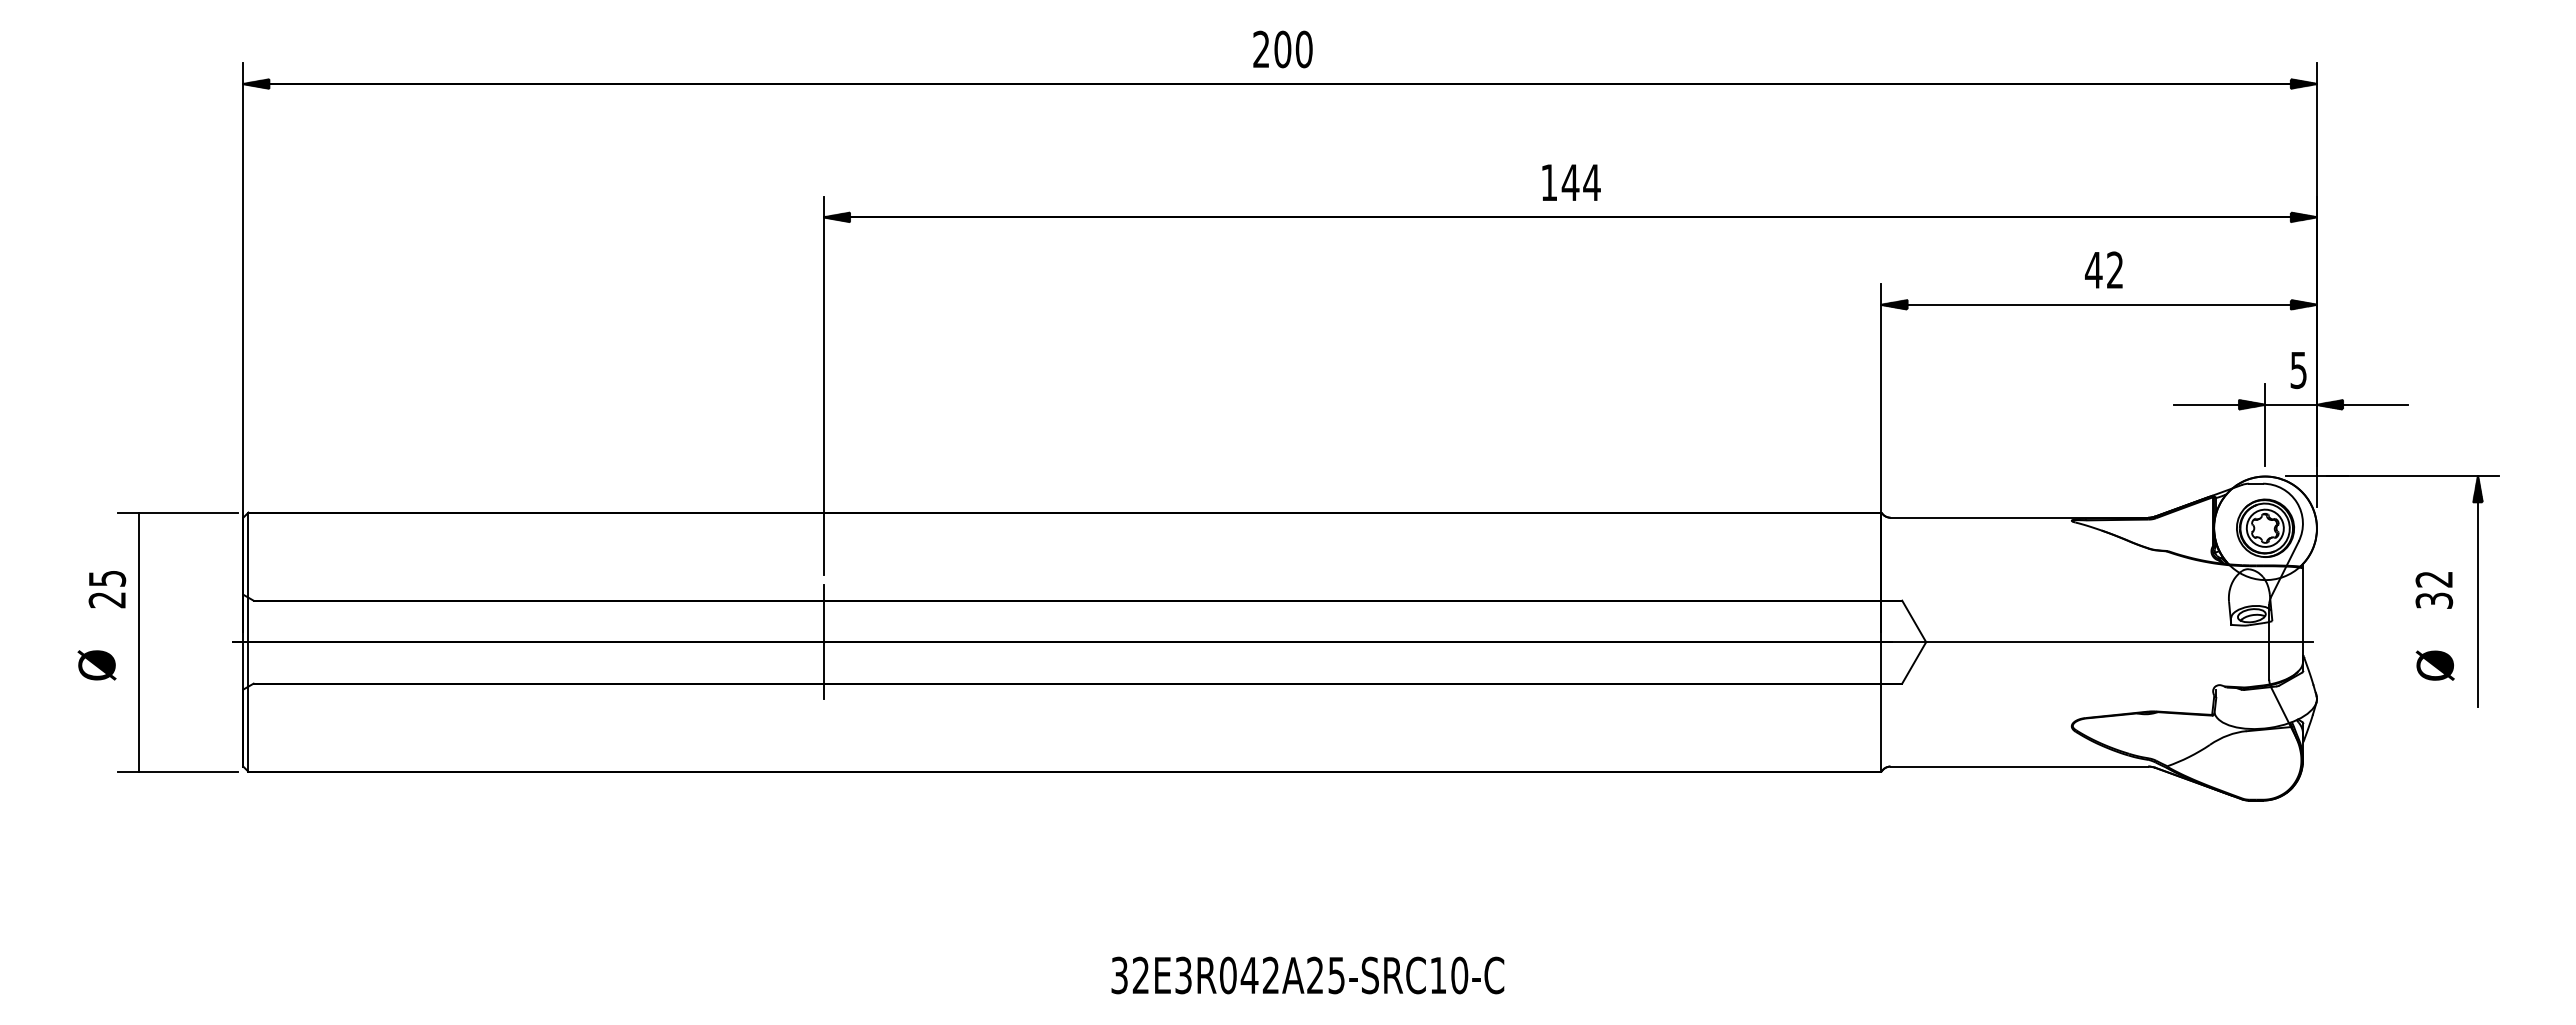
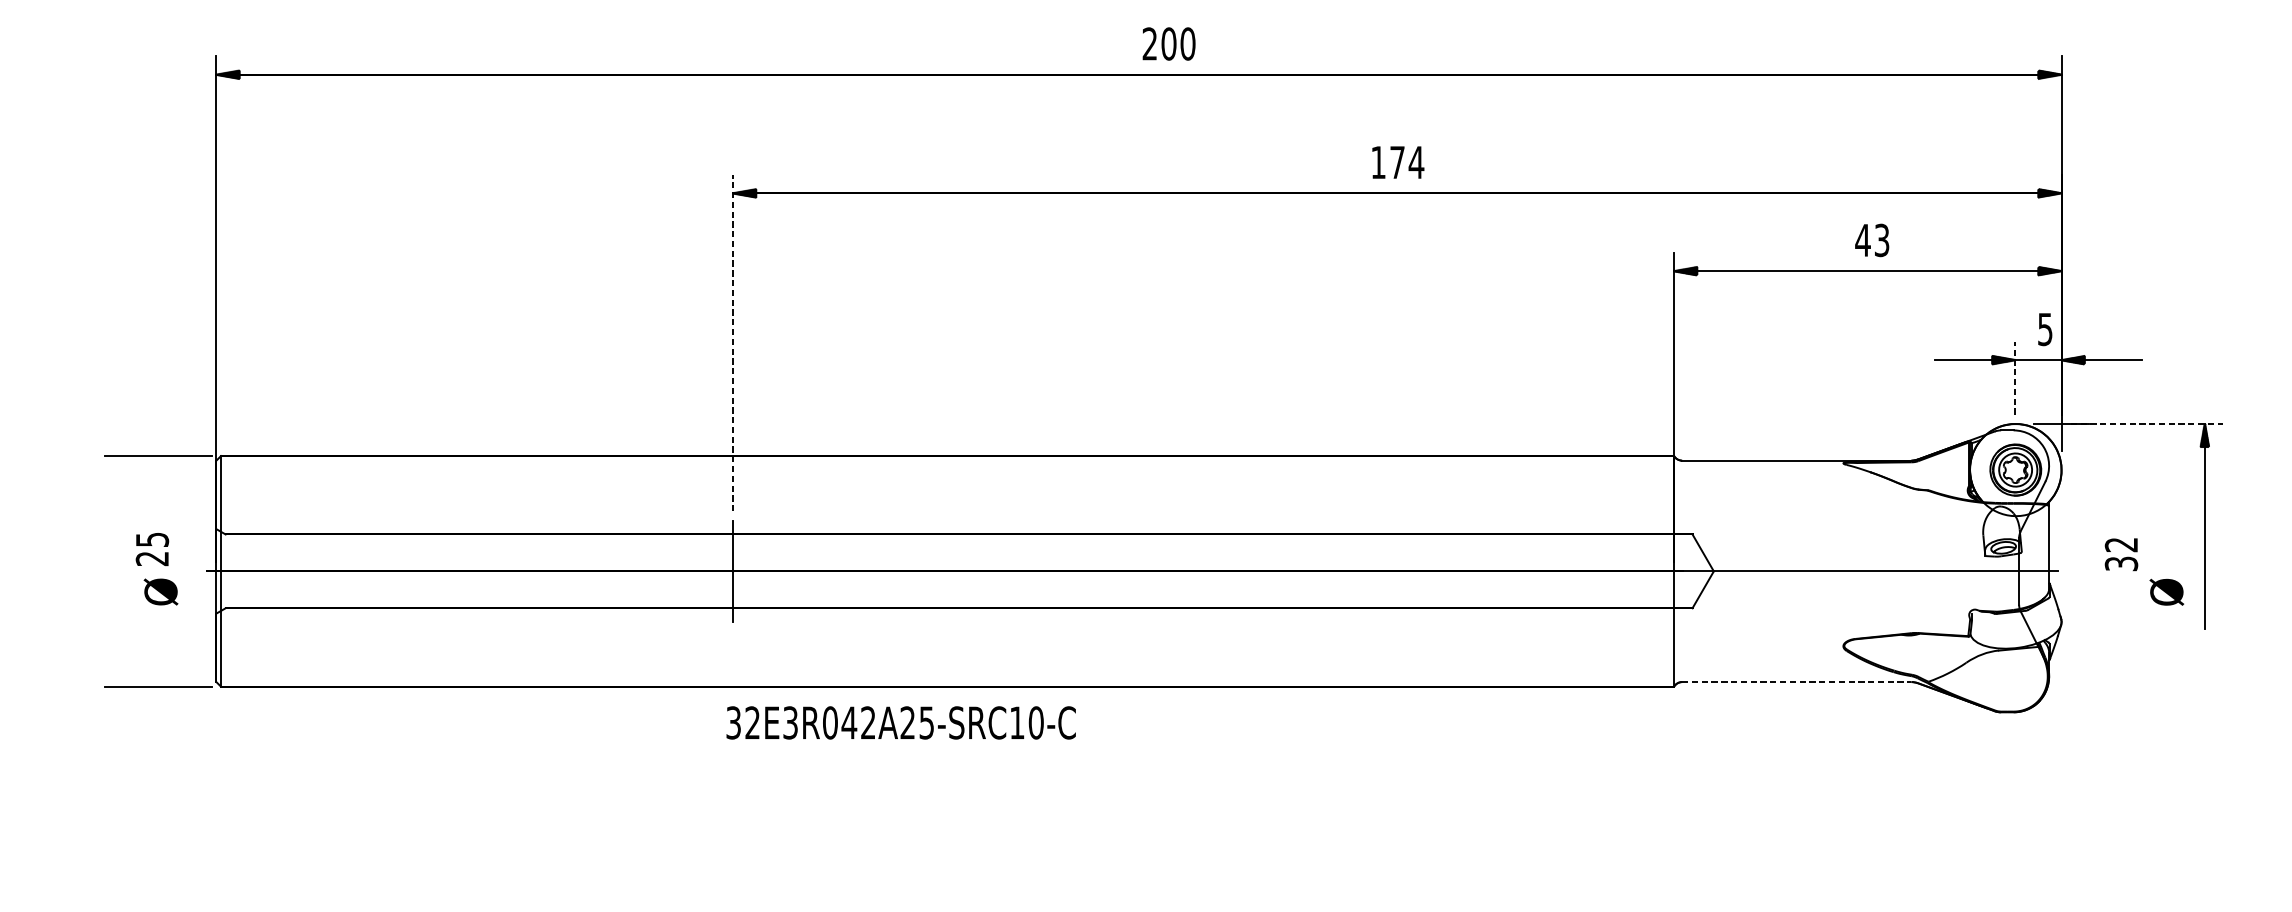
text: (1282, 49) -> (1168, 44), moved
text: (1570, 182) -> (1397, 162), 144 -> 174
text: (2115, 269) -> (1882, 239), 42 -> 43
line: (823, 385) -> (732, 342), solid -> dashed
line: (2265, 424) -> (2015, 377), solid -> dashed
line: (2413, 476) -> (2147, 423), solid -> dashed
text: (107, 589) -> (152, 549), moved
text: (2434, 590) -> (2121, 554), moved
line: (138, 641) -> (123, 570), removed
text: (96, 665) -> (160, 592), moved
line: (2019, 766) -> (1796, 682), solid -> dashed
text: (1307, 975) -> (900, 722), moved

